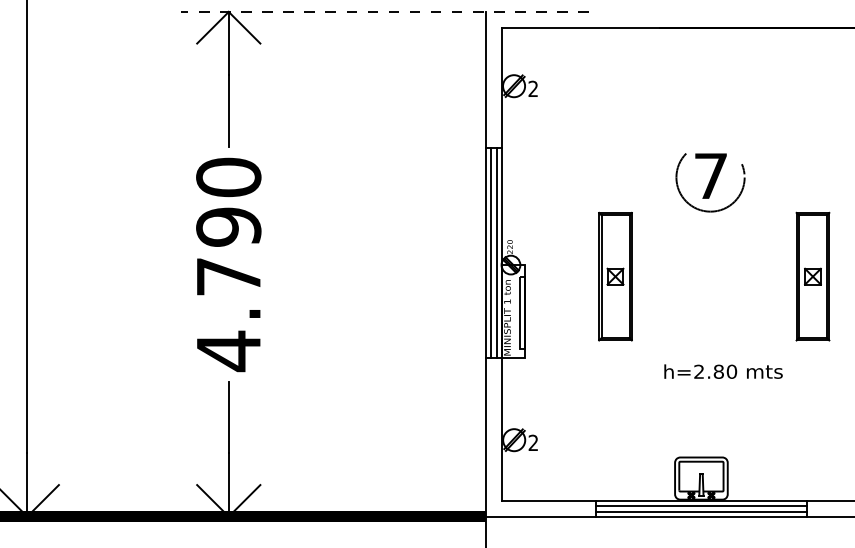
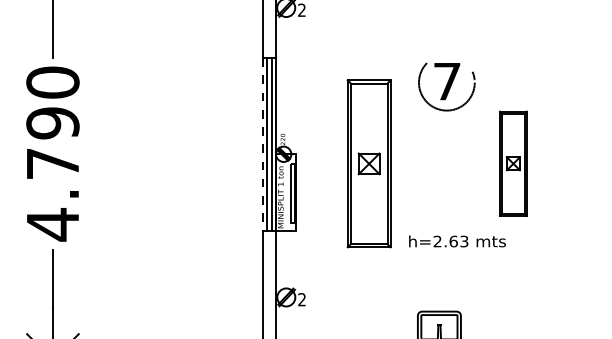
line: (485, 253) -> (262, 144), solid -> dashed
part: (615, 276) -> (369, 163), size x1.6
part: (812, 276) -> (513, 163), moved
text: (725, 371) -> (459, 241), h=2.80 -> h=2.63

